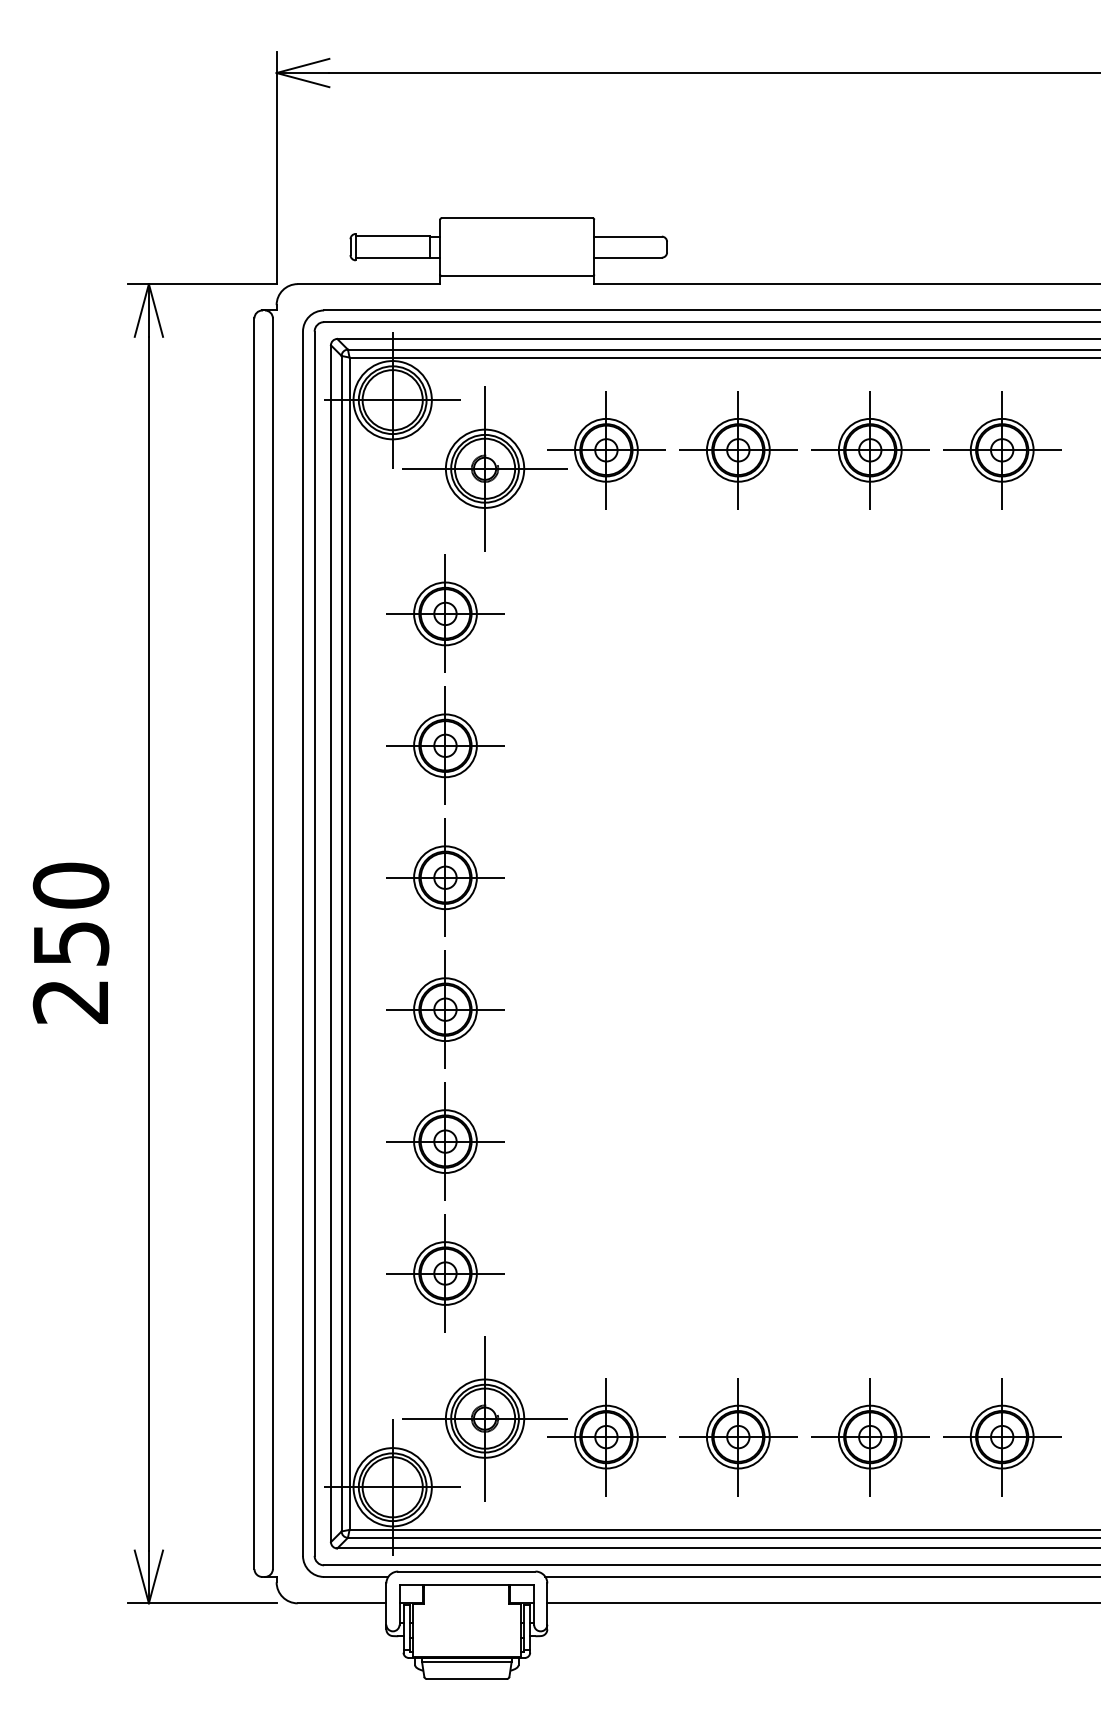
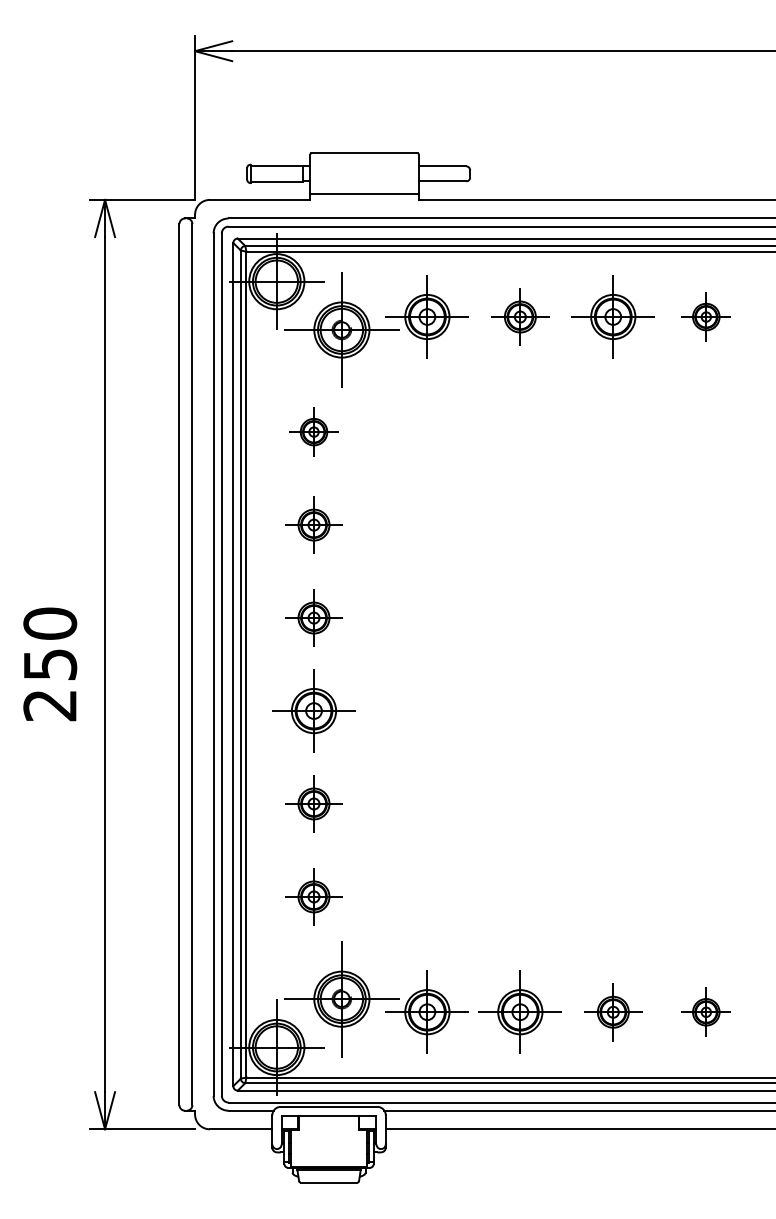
part: (738, 450) -> (520, 317), size x0.7
part: (1002, 450) -> (706, 317), size x0.6
part: (445, 613) -> (314, 431), size x0.6
part: (445, 745) -> (314, 524), size x0.7
part: (445, 877) -> (314, 617), size x0.7
part: (445, 1141) -> (314, 803), size x0.7
part: (445, 1273) -> (314, 896), size x0.7
part: (870, 1437) -> (613, 1012), size x0.7
part: (1002, 1437) -> (706, 1012), size x0.6

